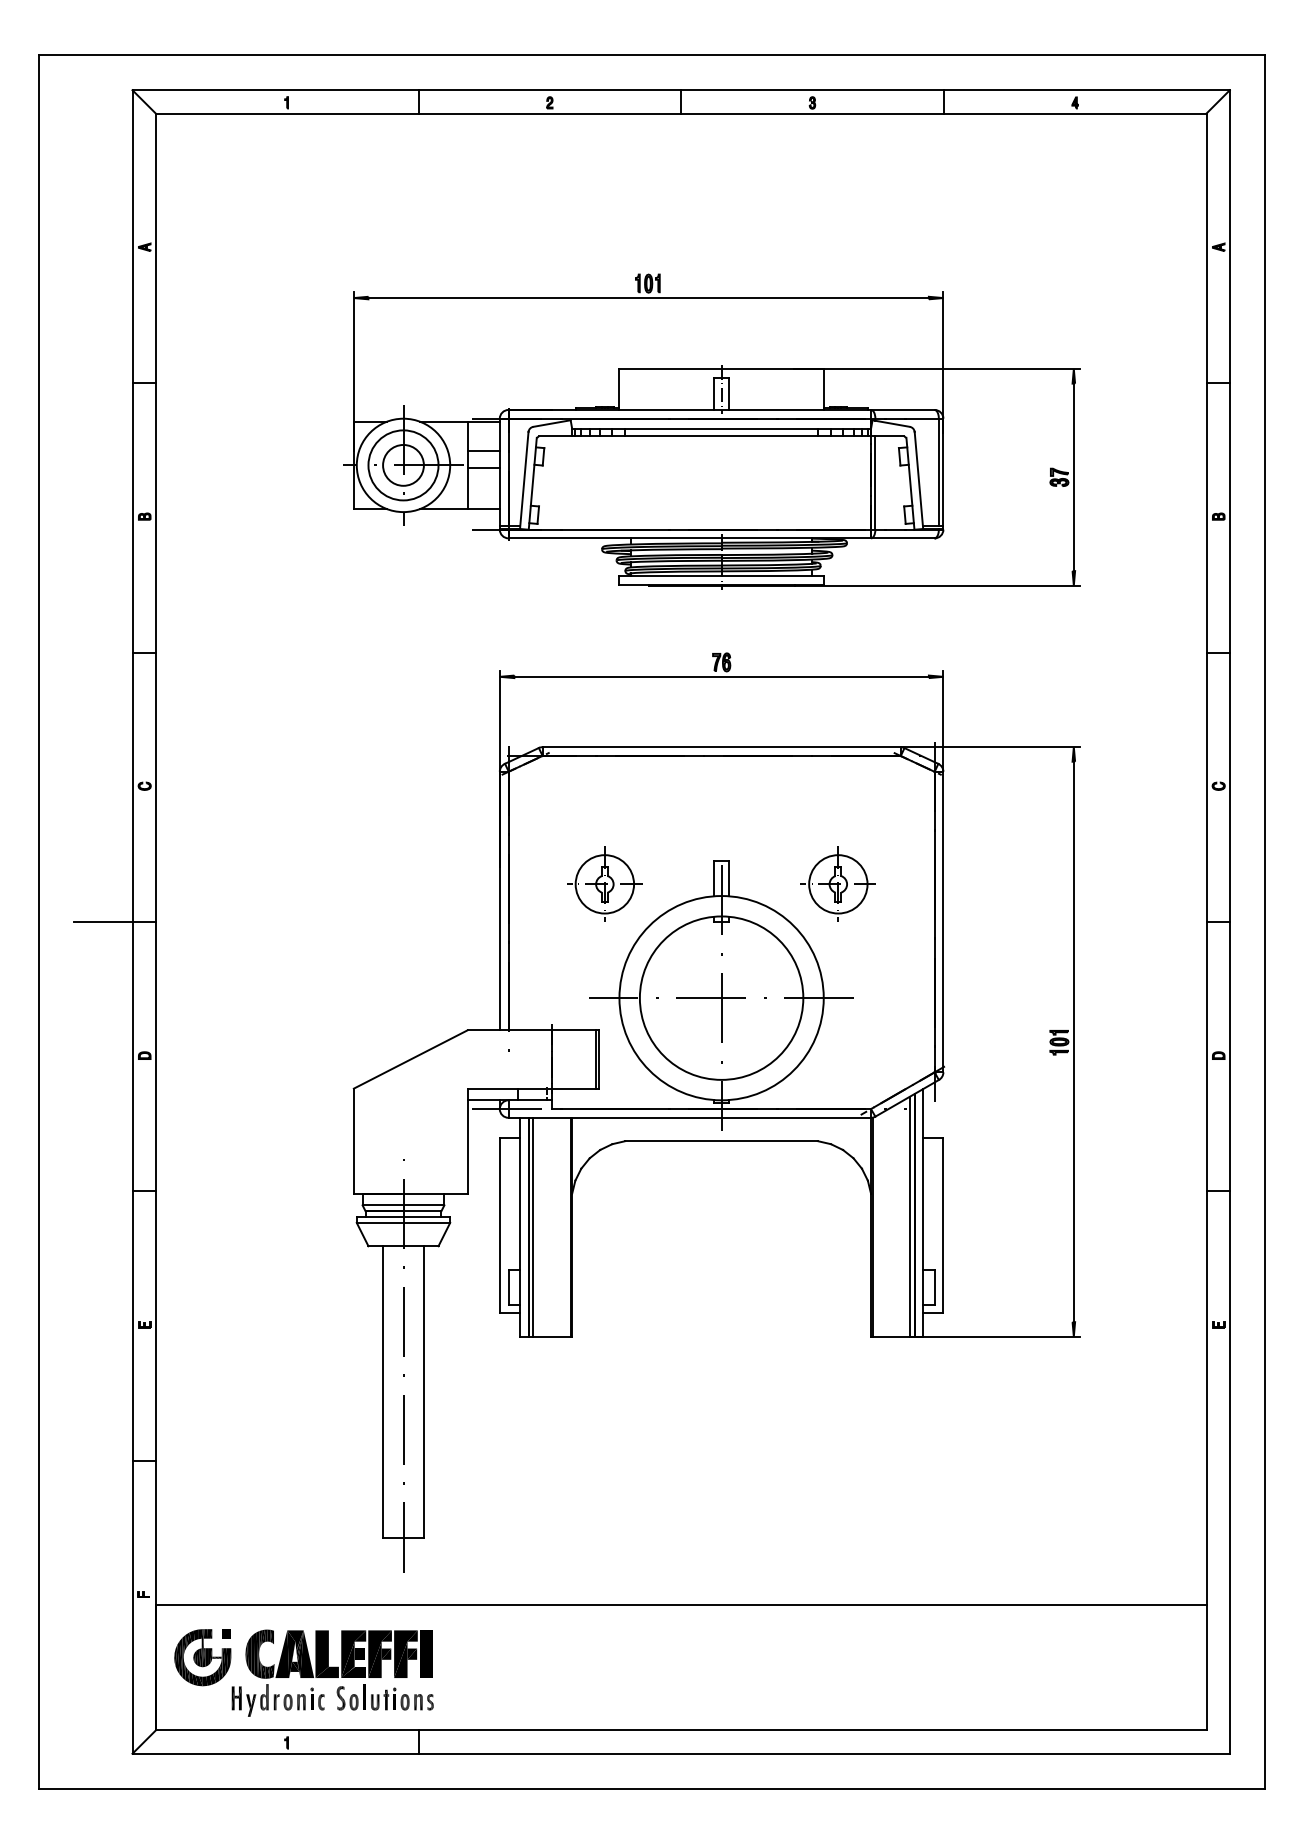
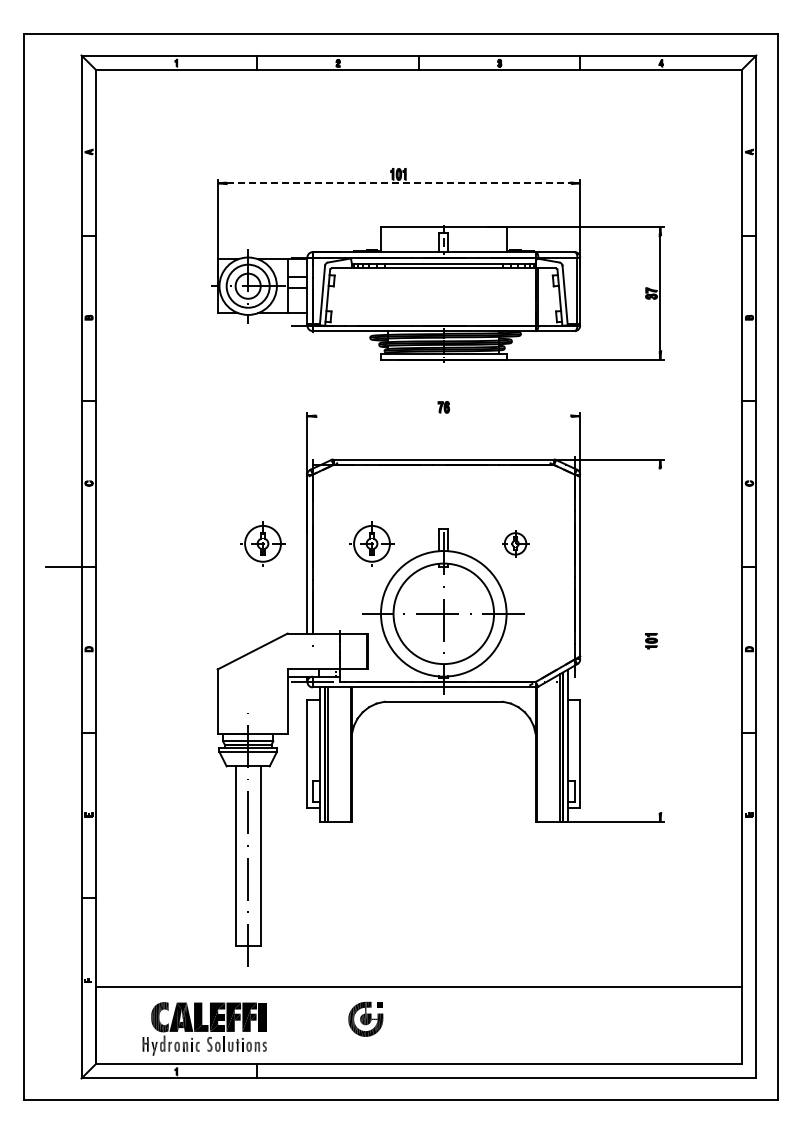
line: (649, 298) -> (399, 183), solid -> dashed
line: (721, 677) -> (443, 416), removed
part: (426, 883) -> (262, 543), added
part: (838, 883) -> (515, 543), size x0.6
line: (1074, 1041) -> (660, 640), removed
part: (202, 1656) -> (365, 1018), moved

